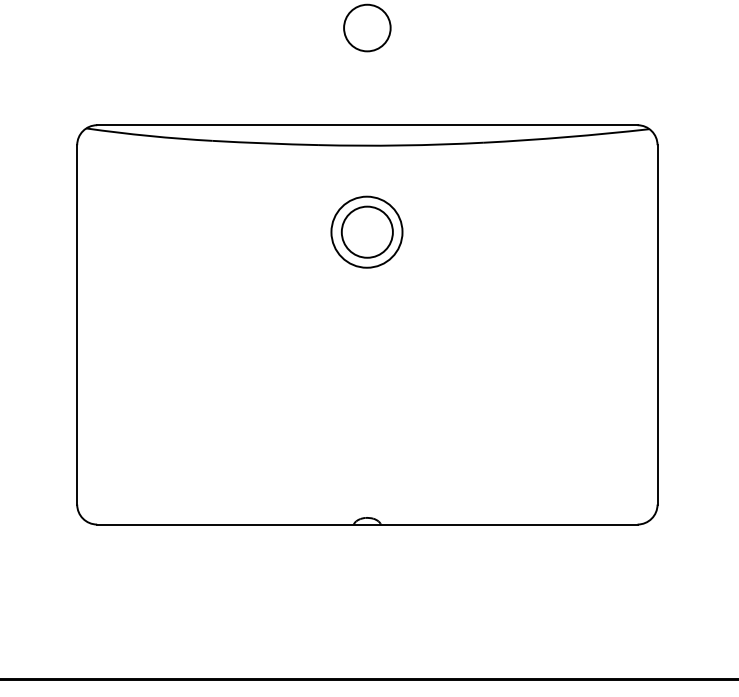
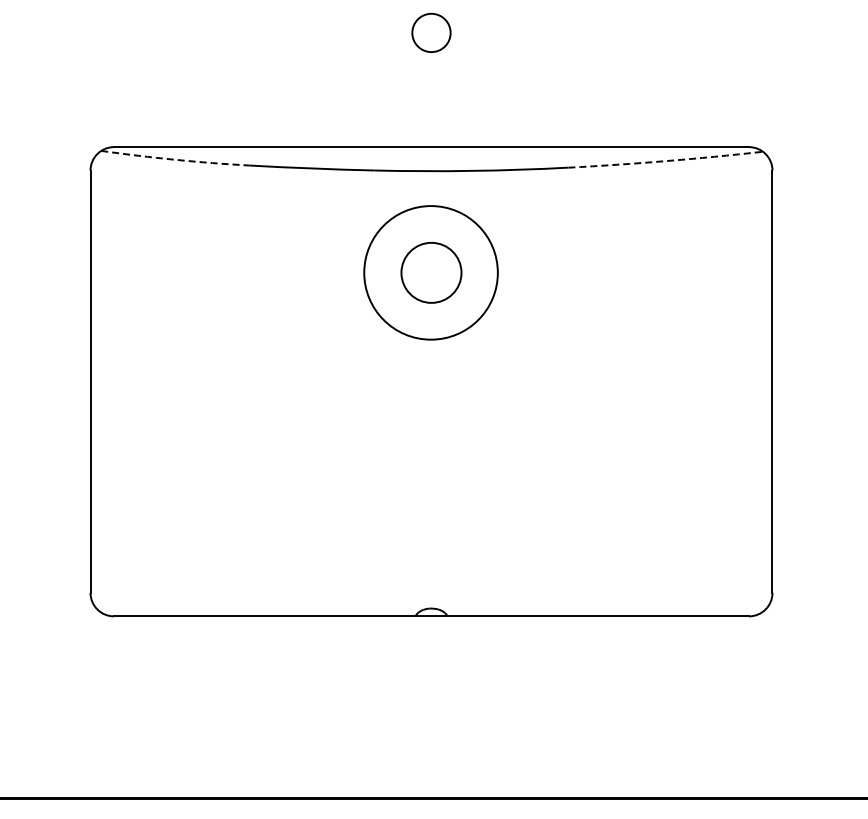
circle: (367, 27) -> (431, 32), size x0.7
arc: (149, 135) -> (175, 159), solid -> dashed
arc: (566, 137) -> (665, 161), solid -> dashed
circle: (366, 231) -> (430, 272), size x1.6

